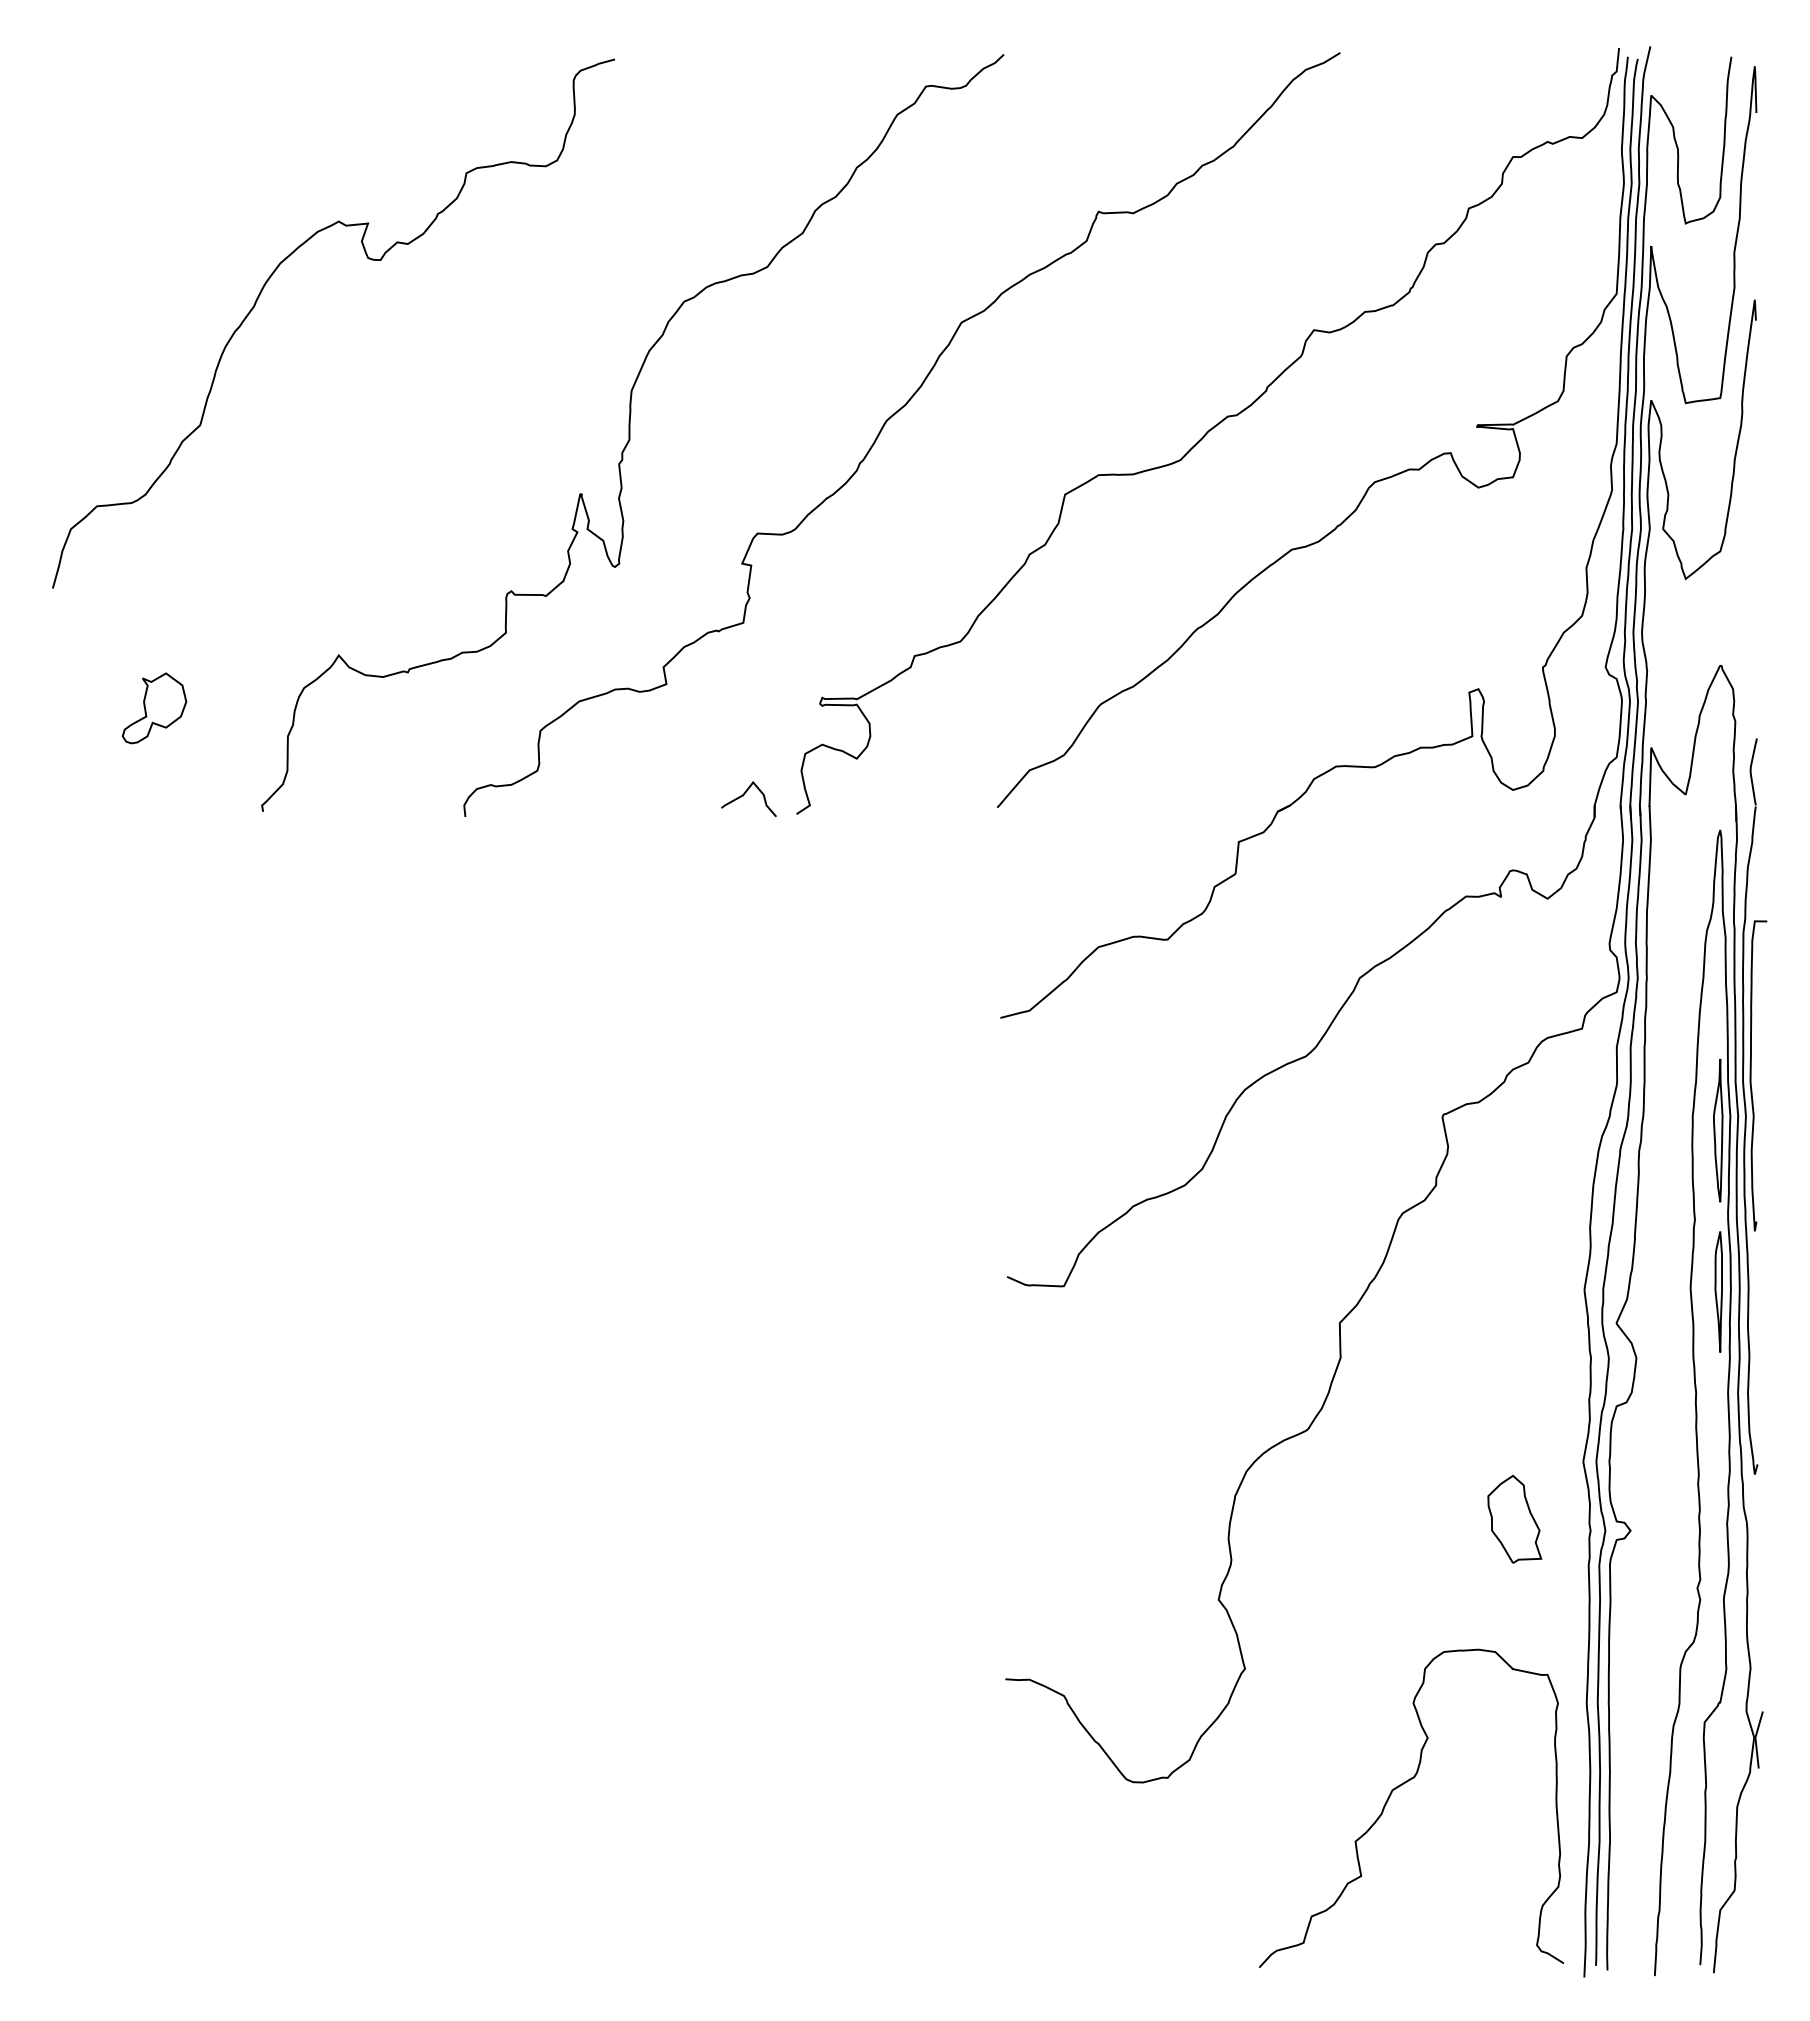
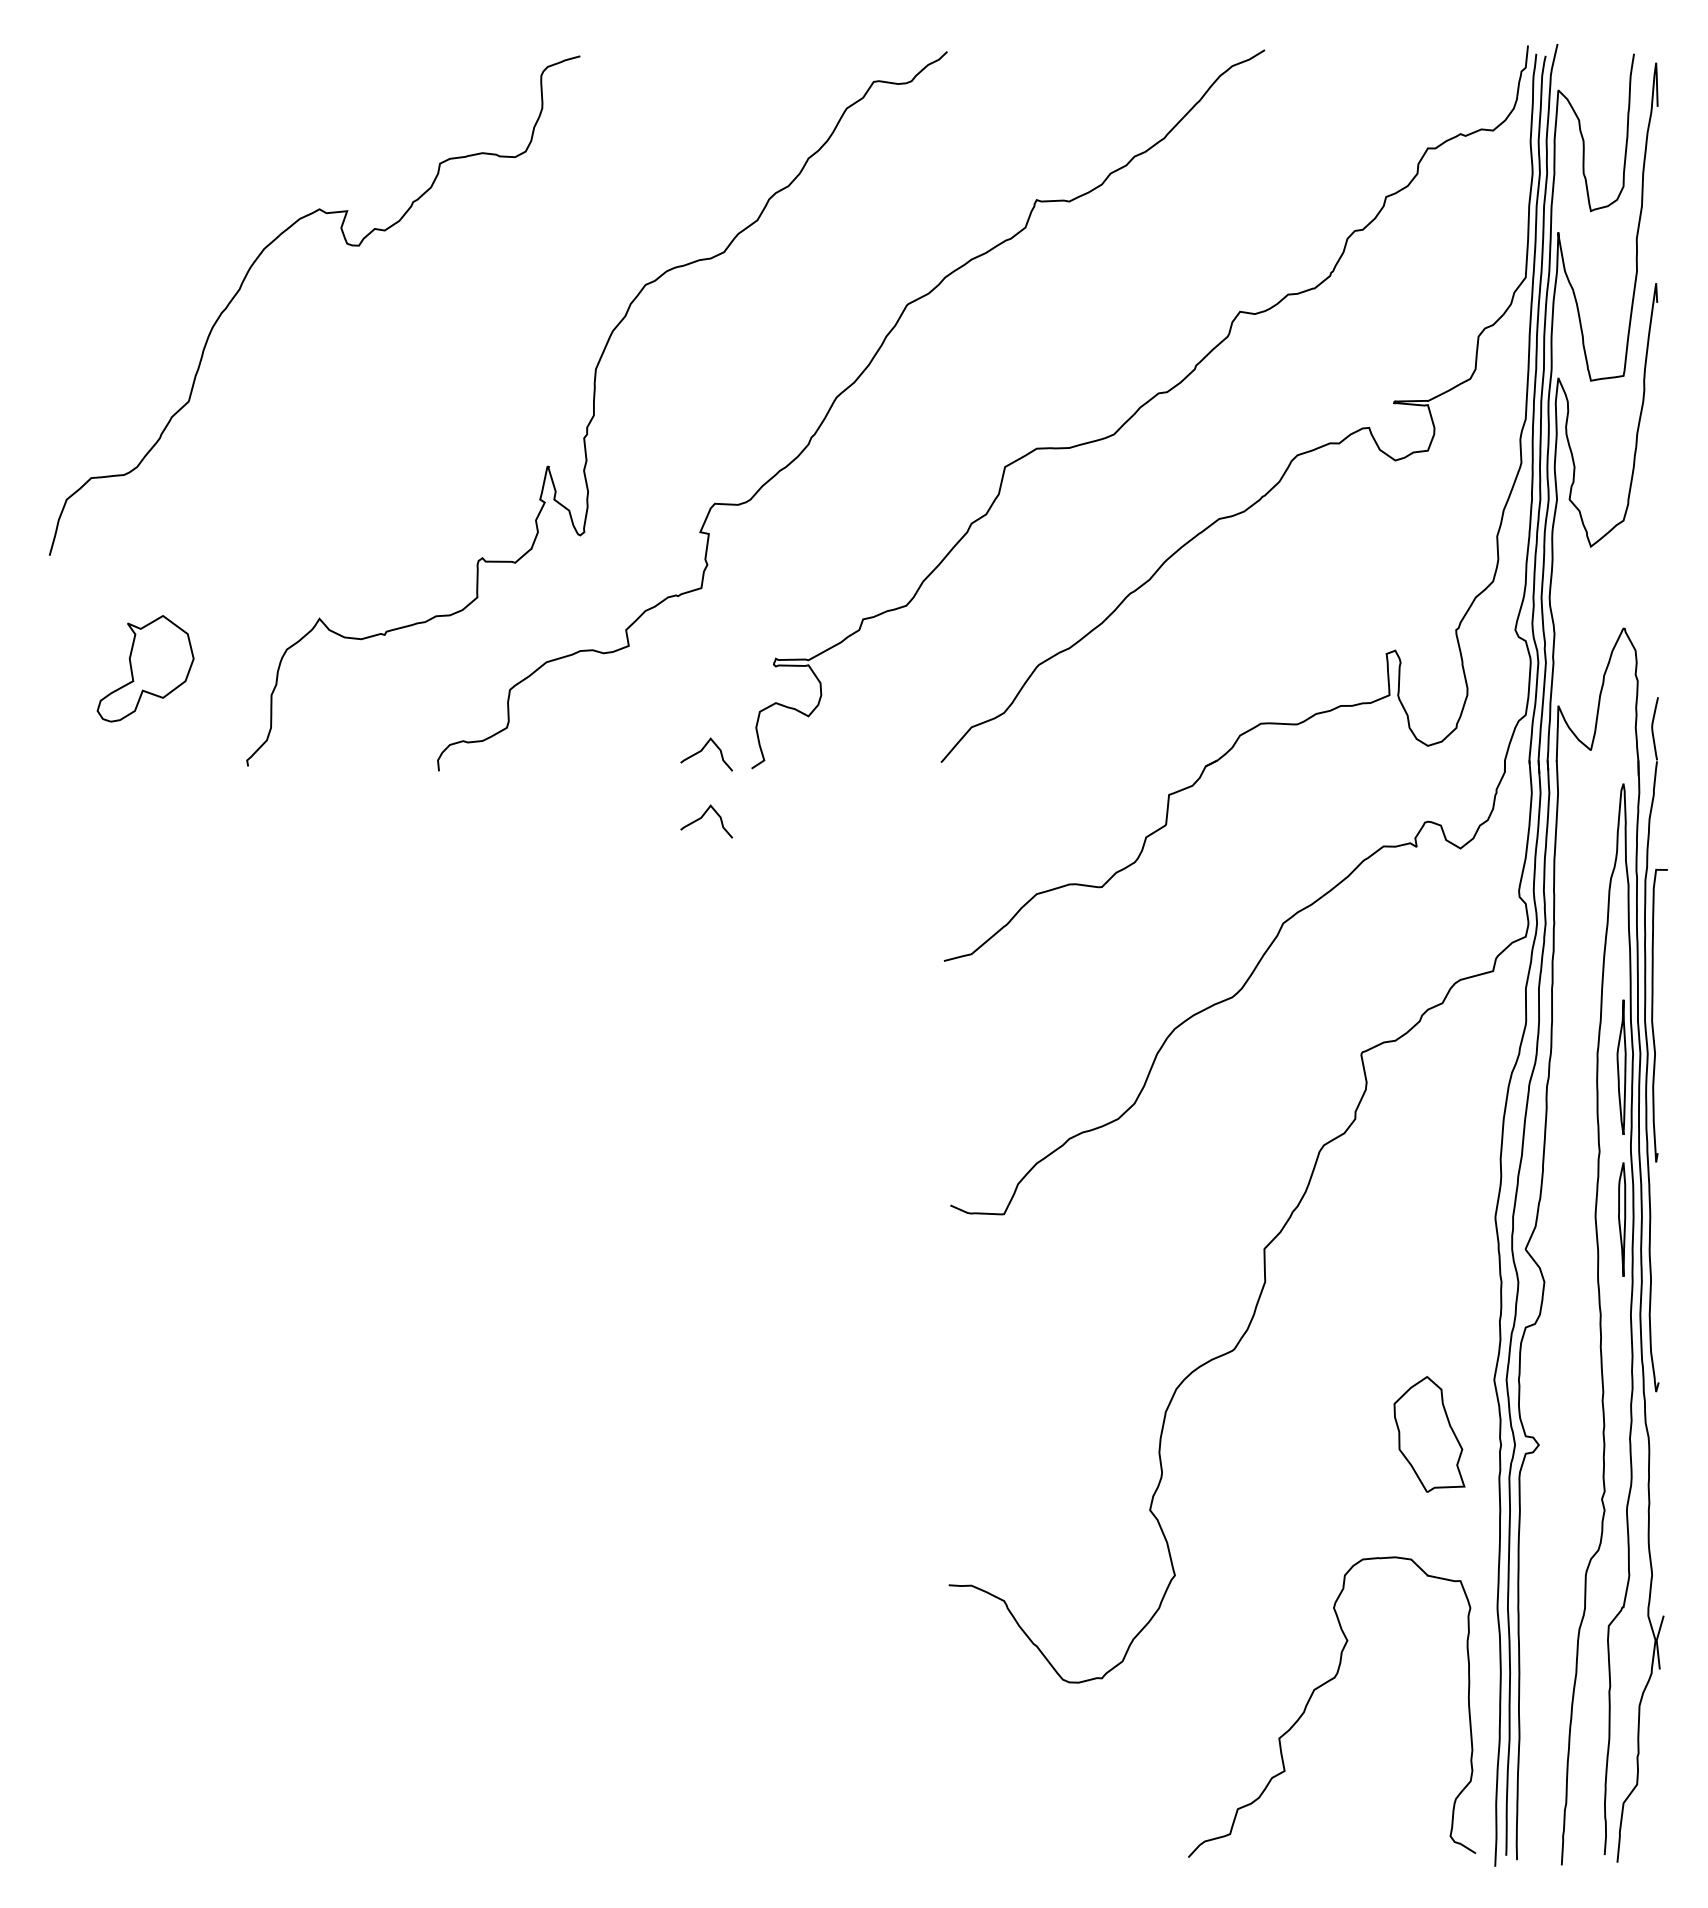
part: (154, 708) -> (145, 668), size x1.6
curve: (744, 866) -> (702, 818), added
part: (1514, 1518) -> (1429, 1433), size x1.4

